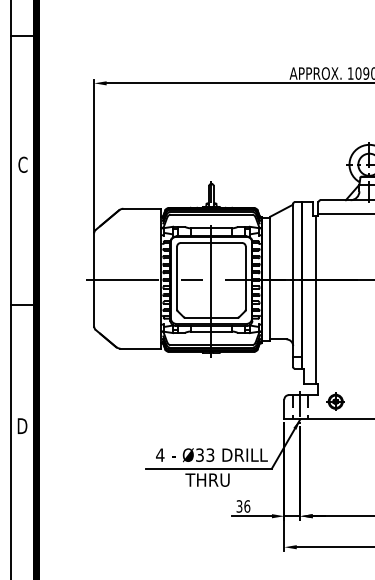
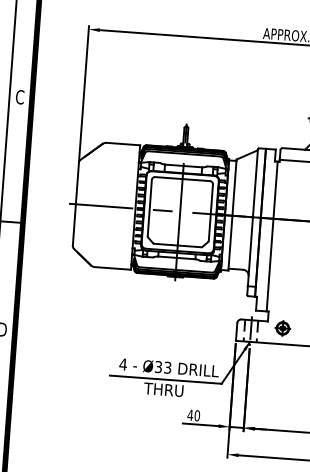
text: (243, 506) -> (193, 415), 36 -> 40

